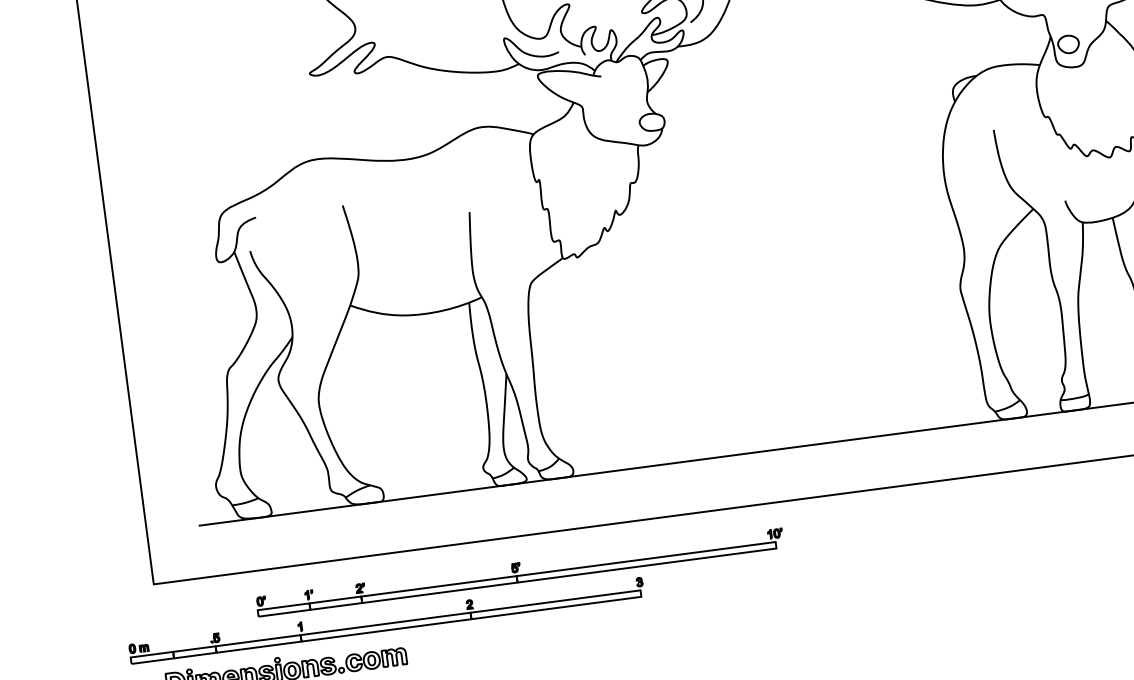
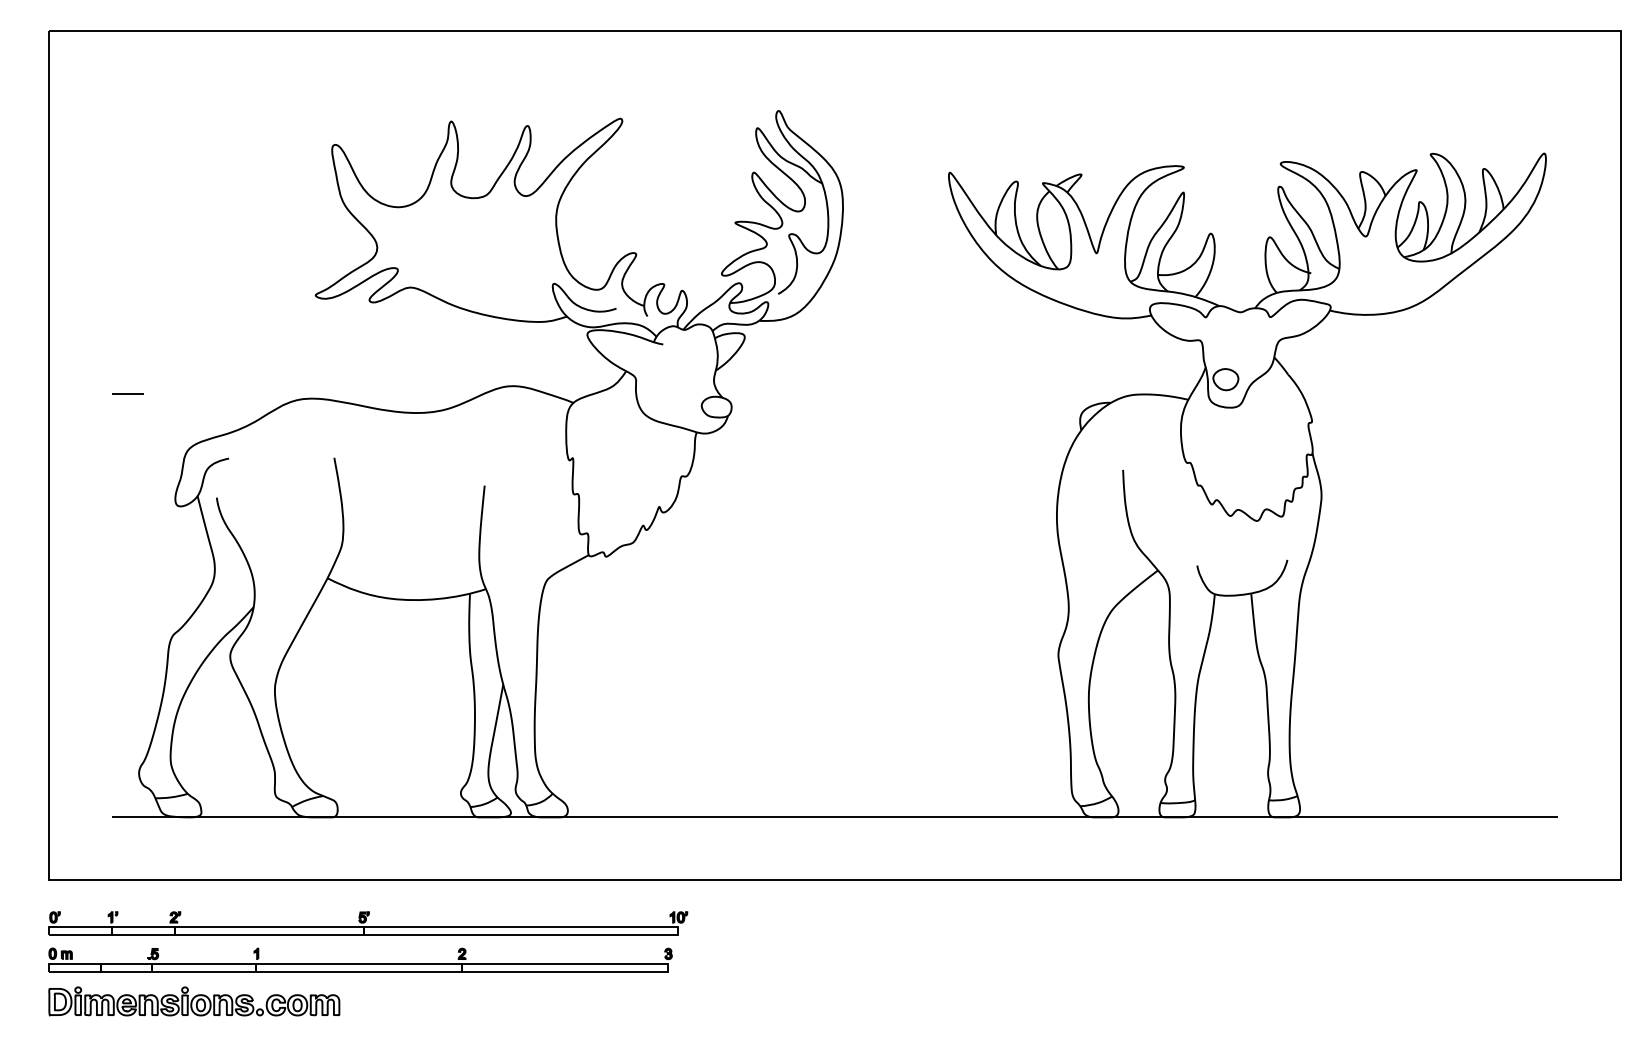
line: (165, 174) -> (127, 393), added
part: (520, 572) -> (368, 923), moved
part: (386, 620) -> (360, 959), moved

